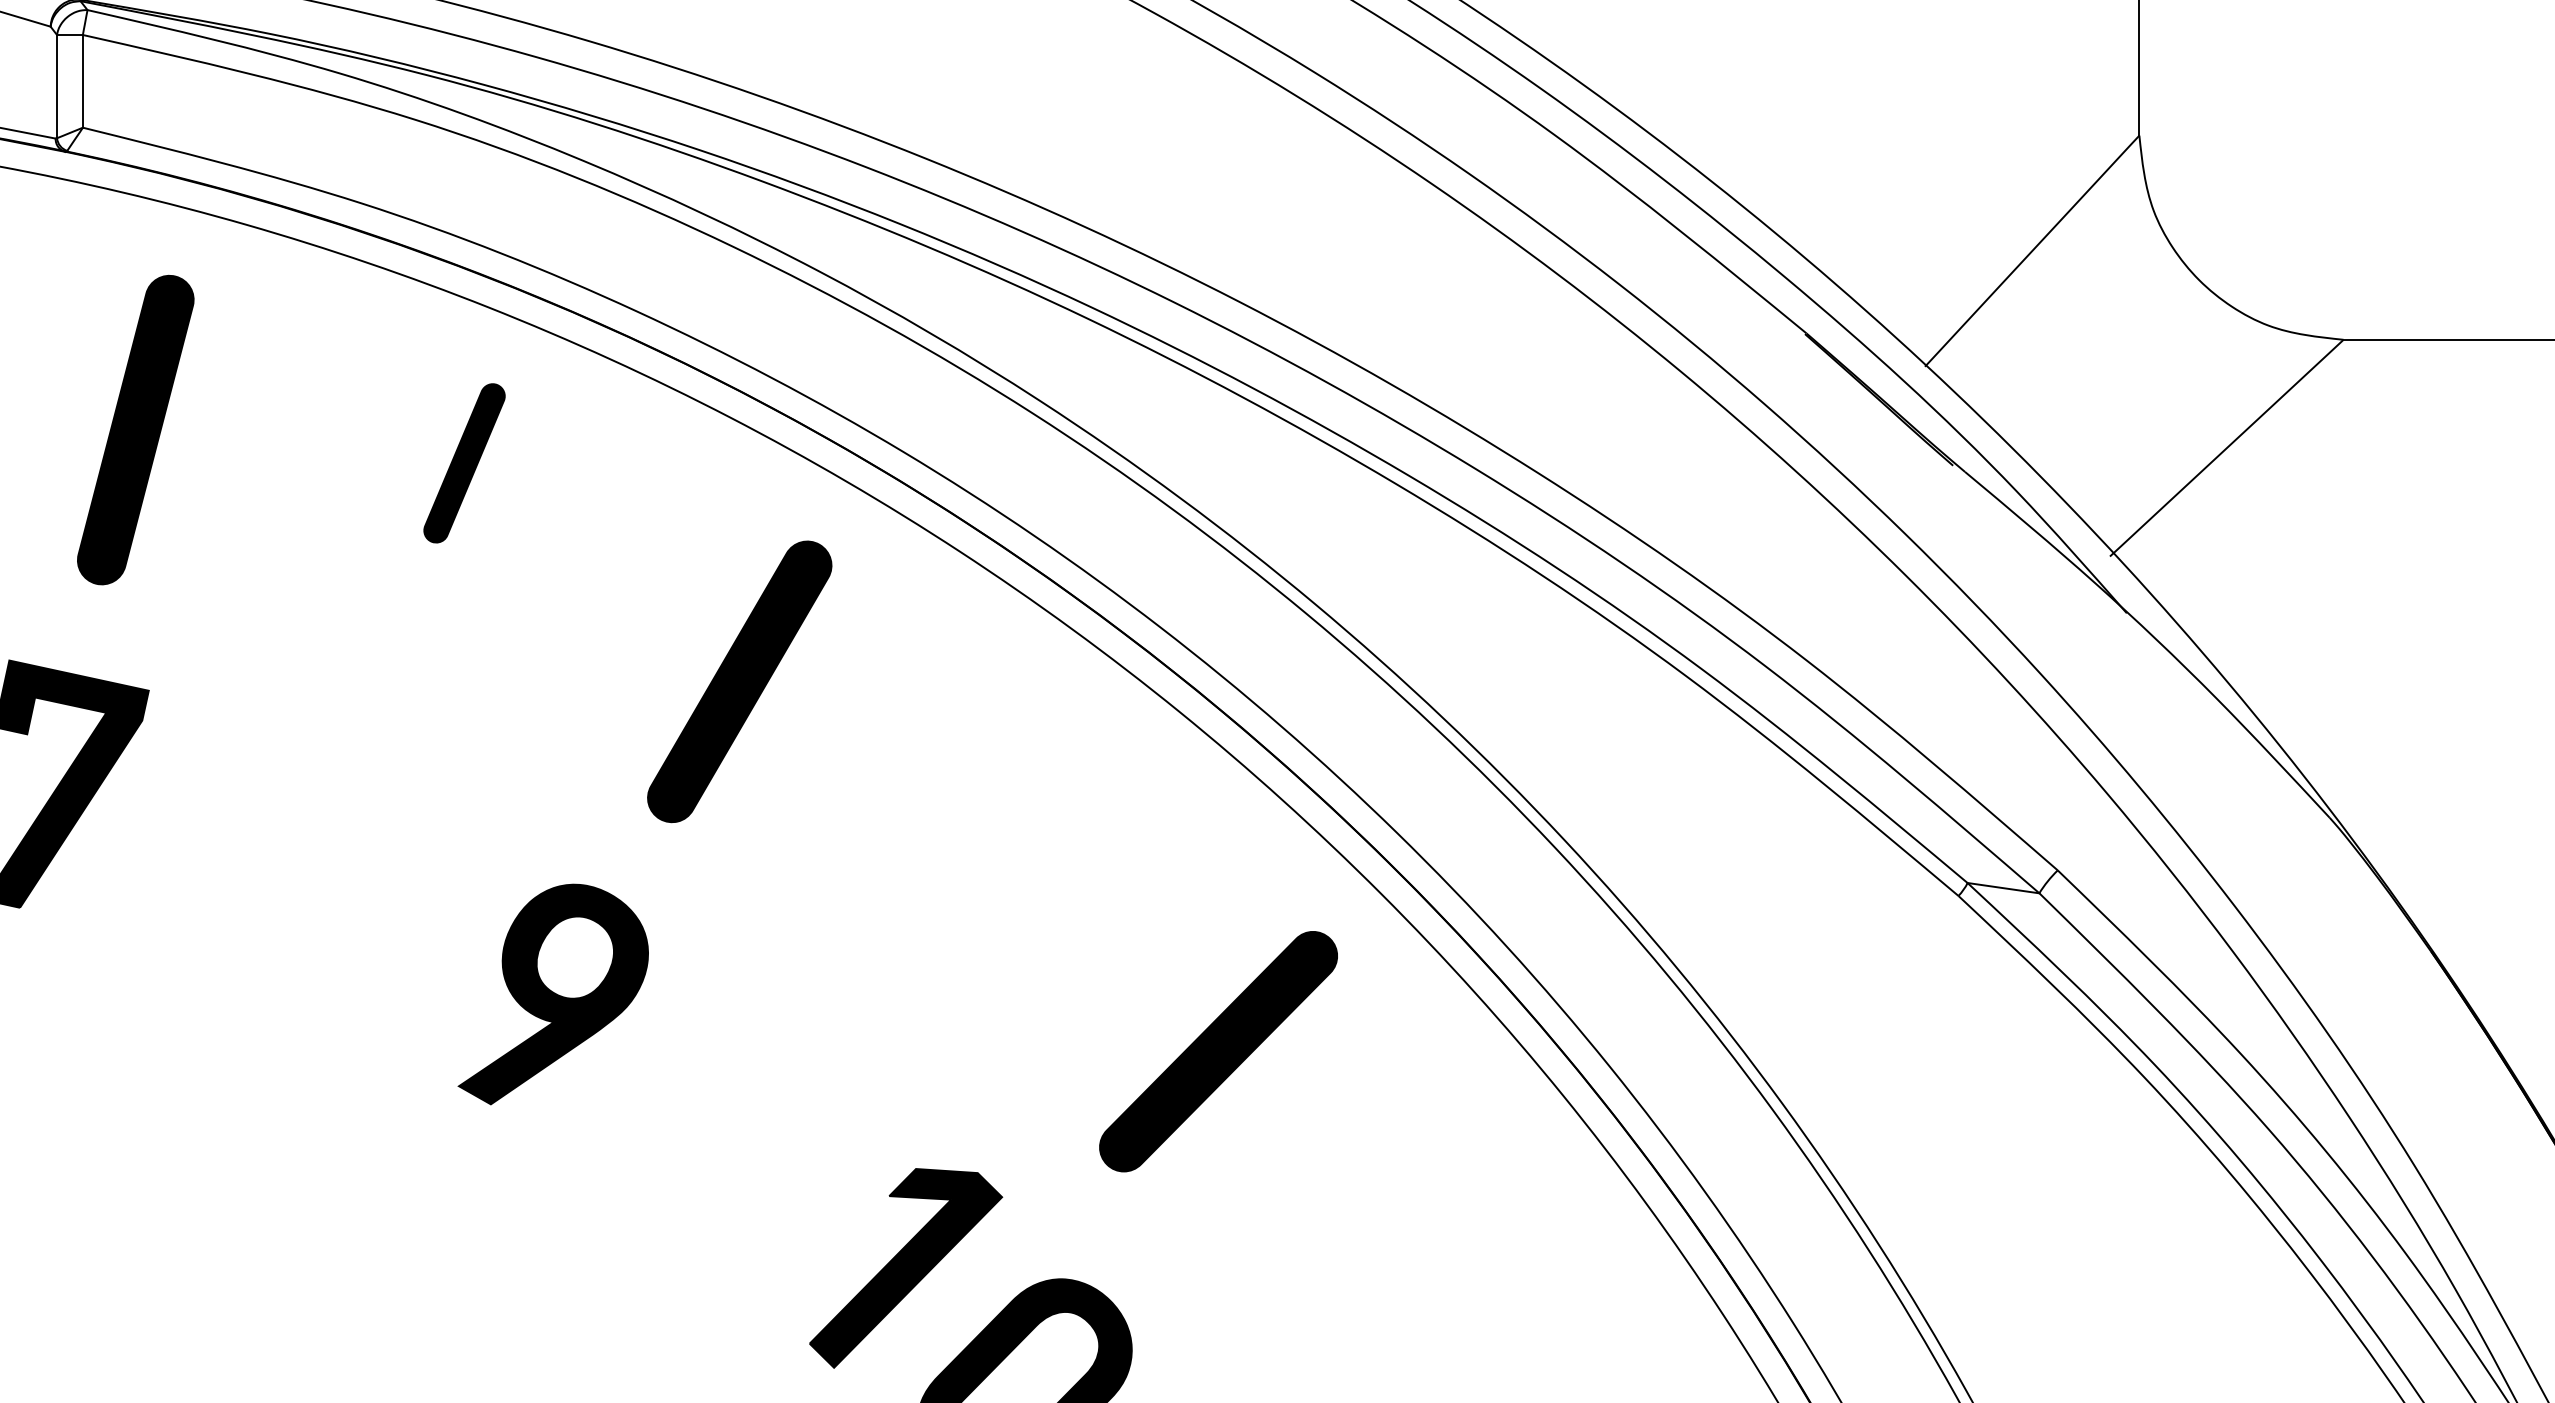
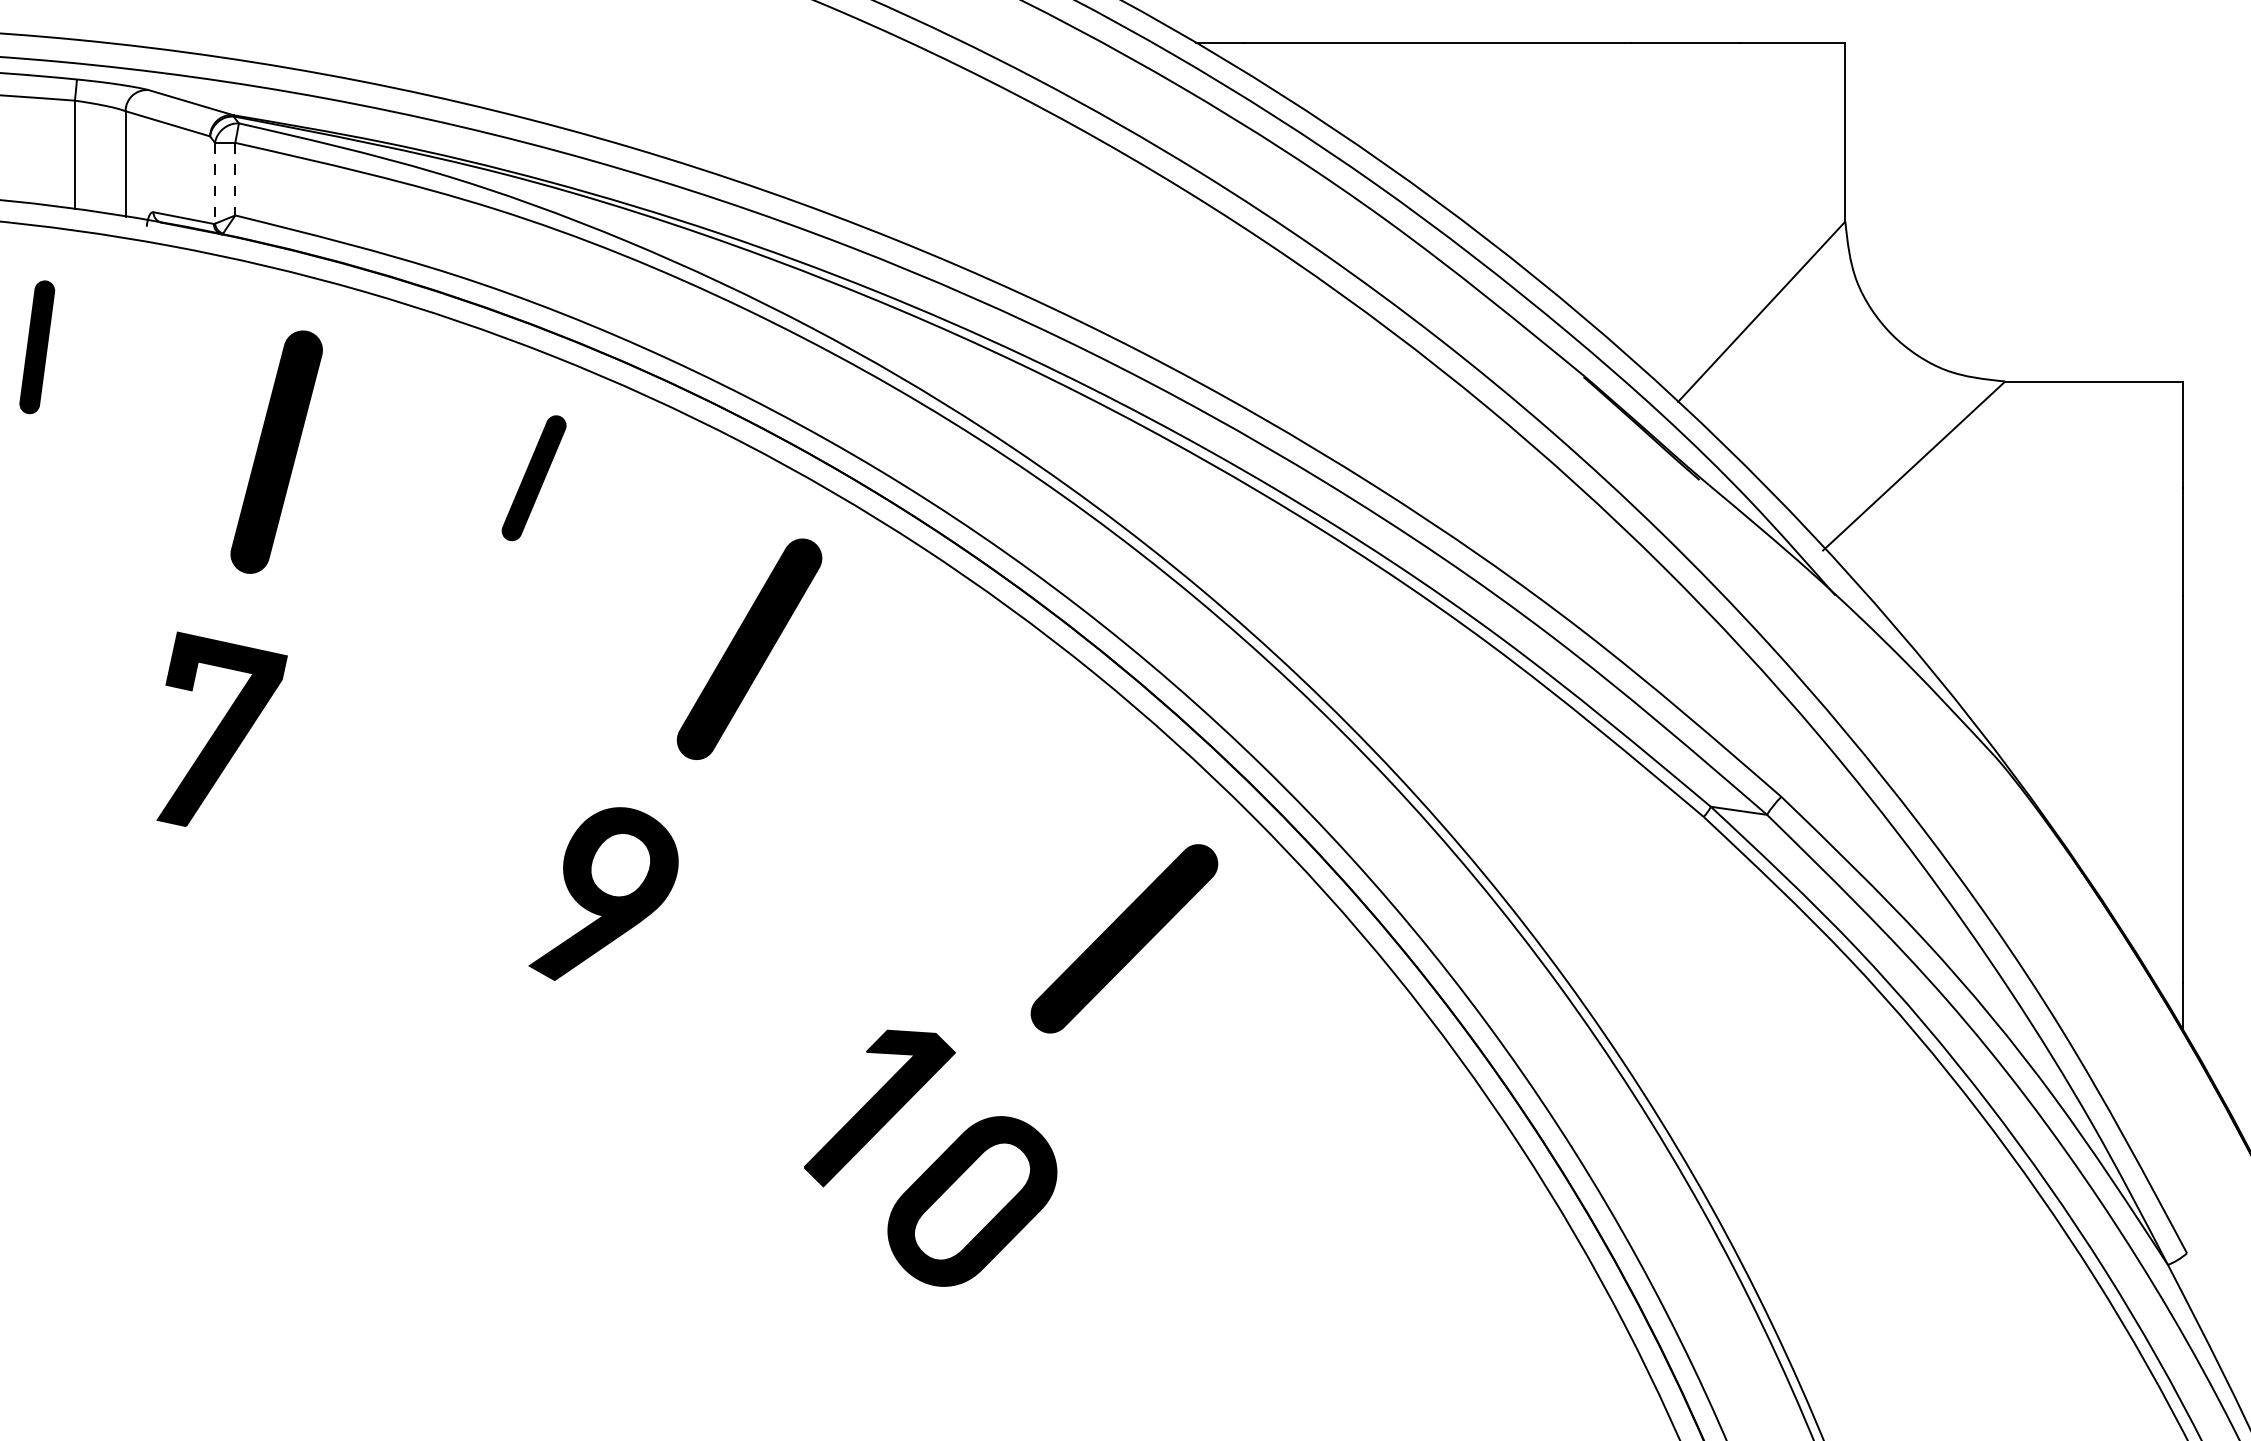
line: (83, 81) -> (235, 179), solid -> dashed
line: (57, 86) -> (215, 183), solid -> dashed

